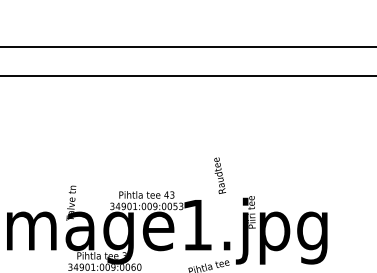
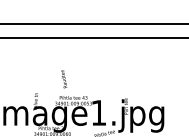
text: (220, 176) -> (64, 79), moved

